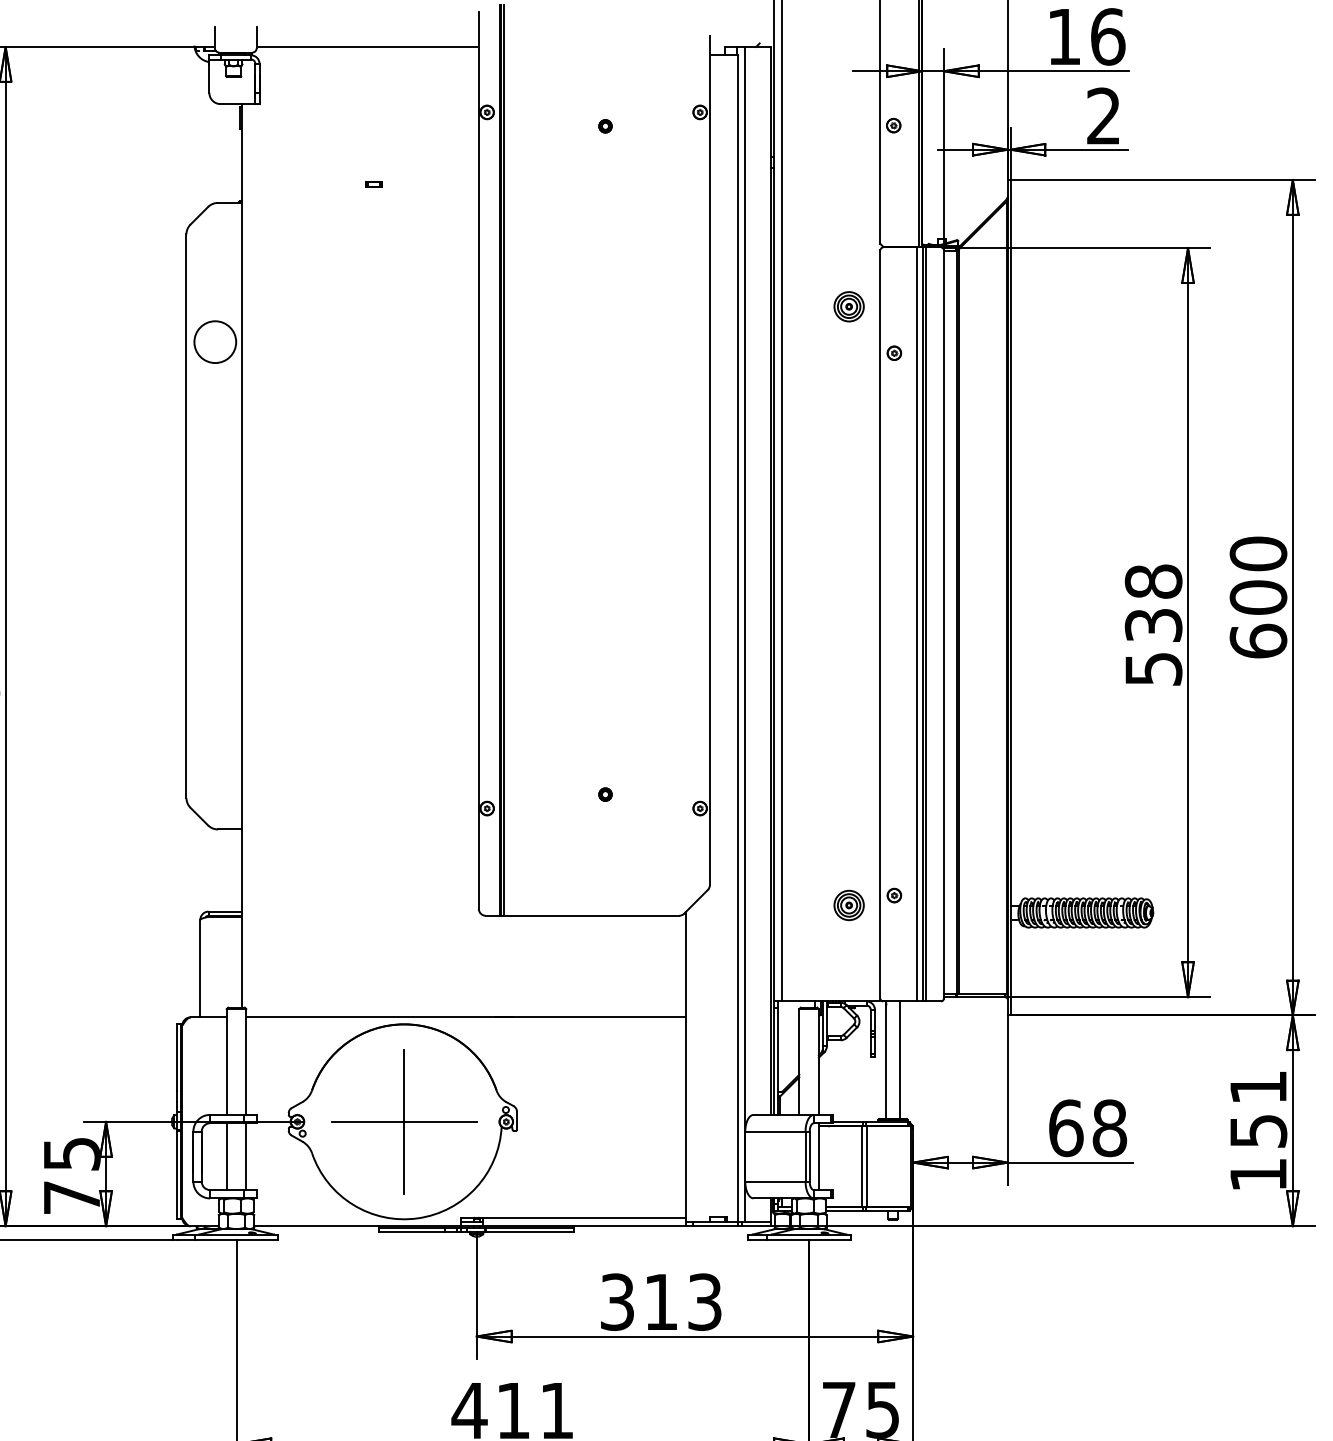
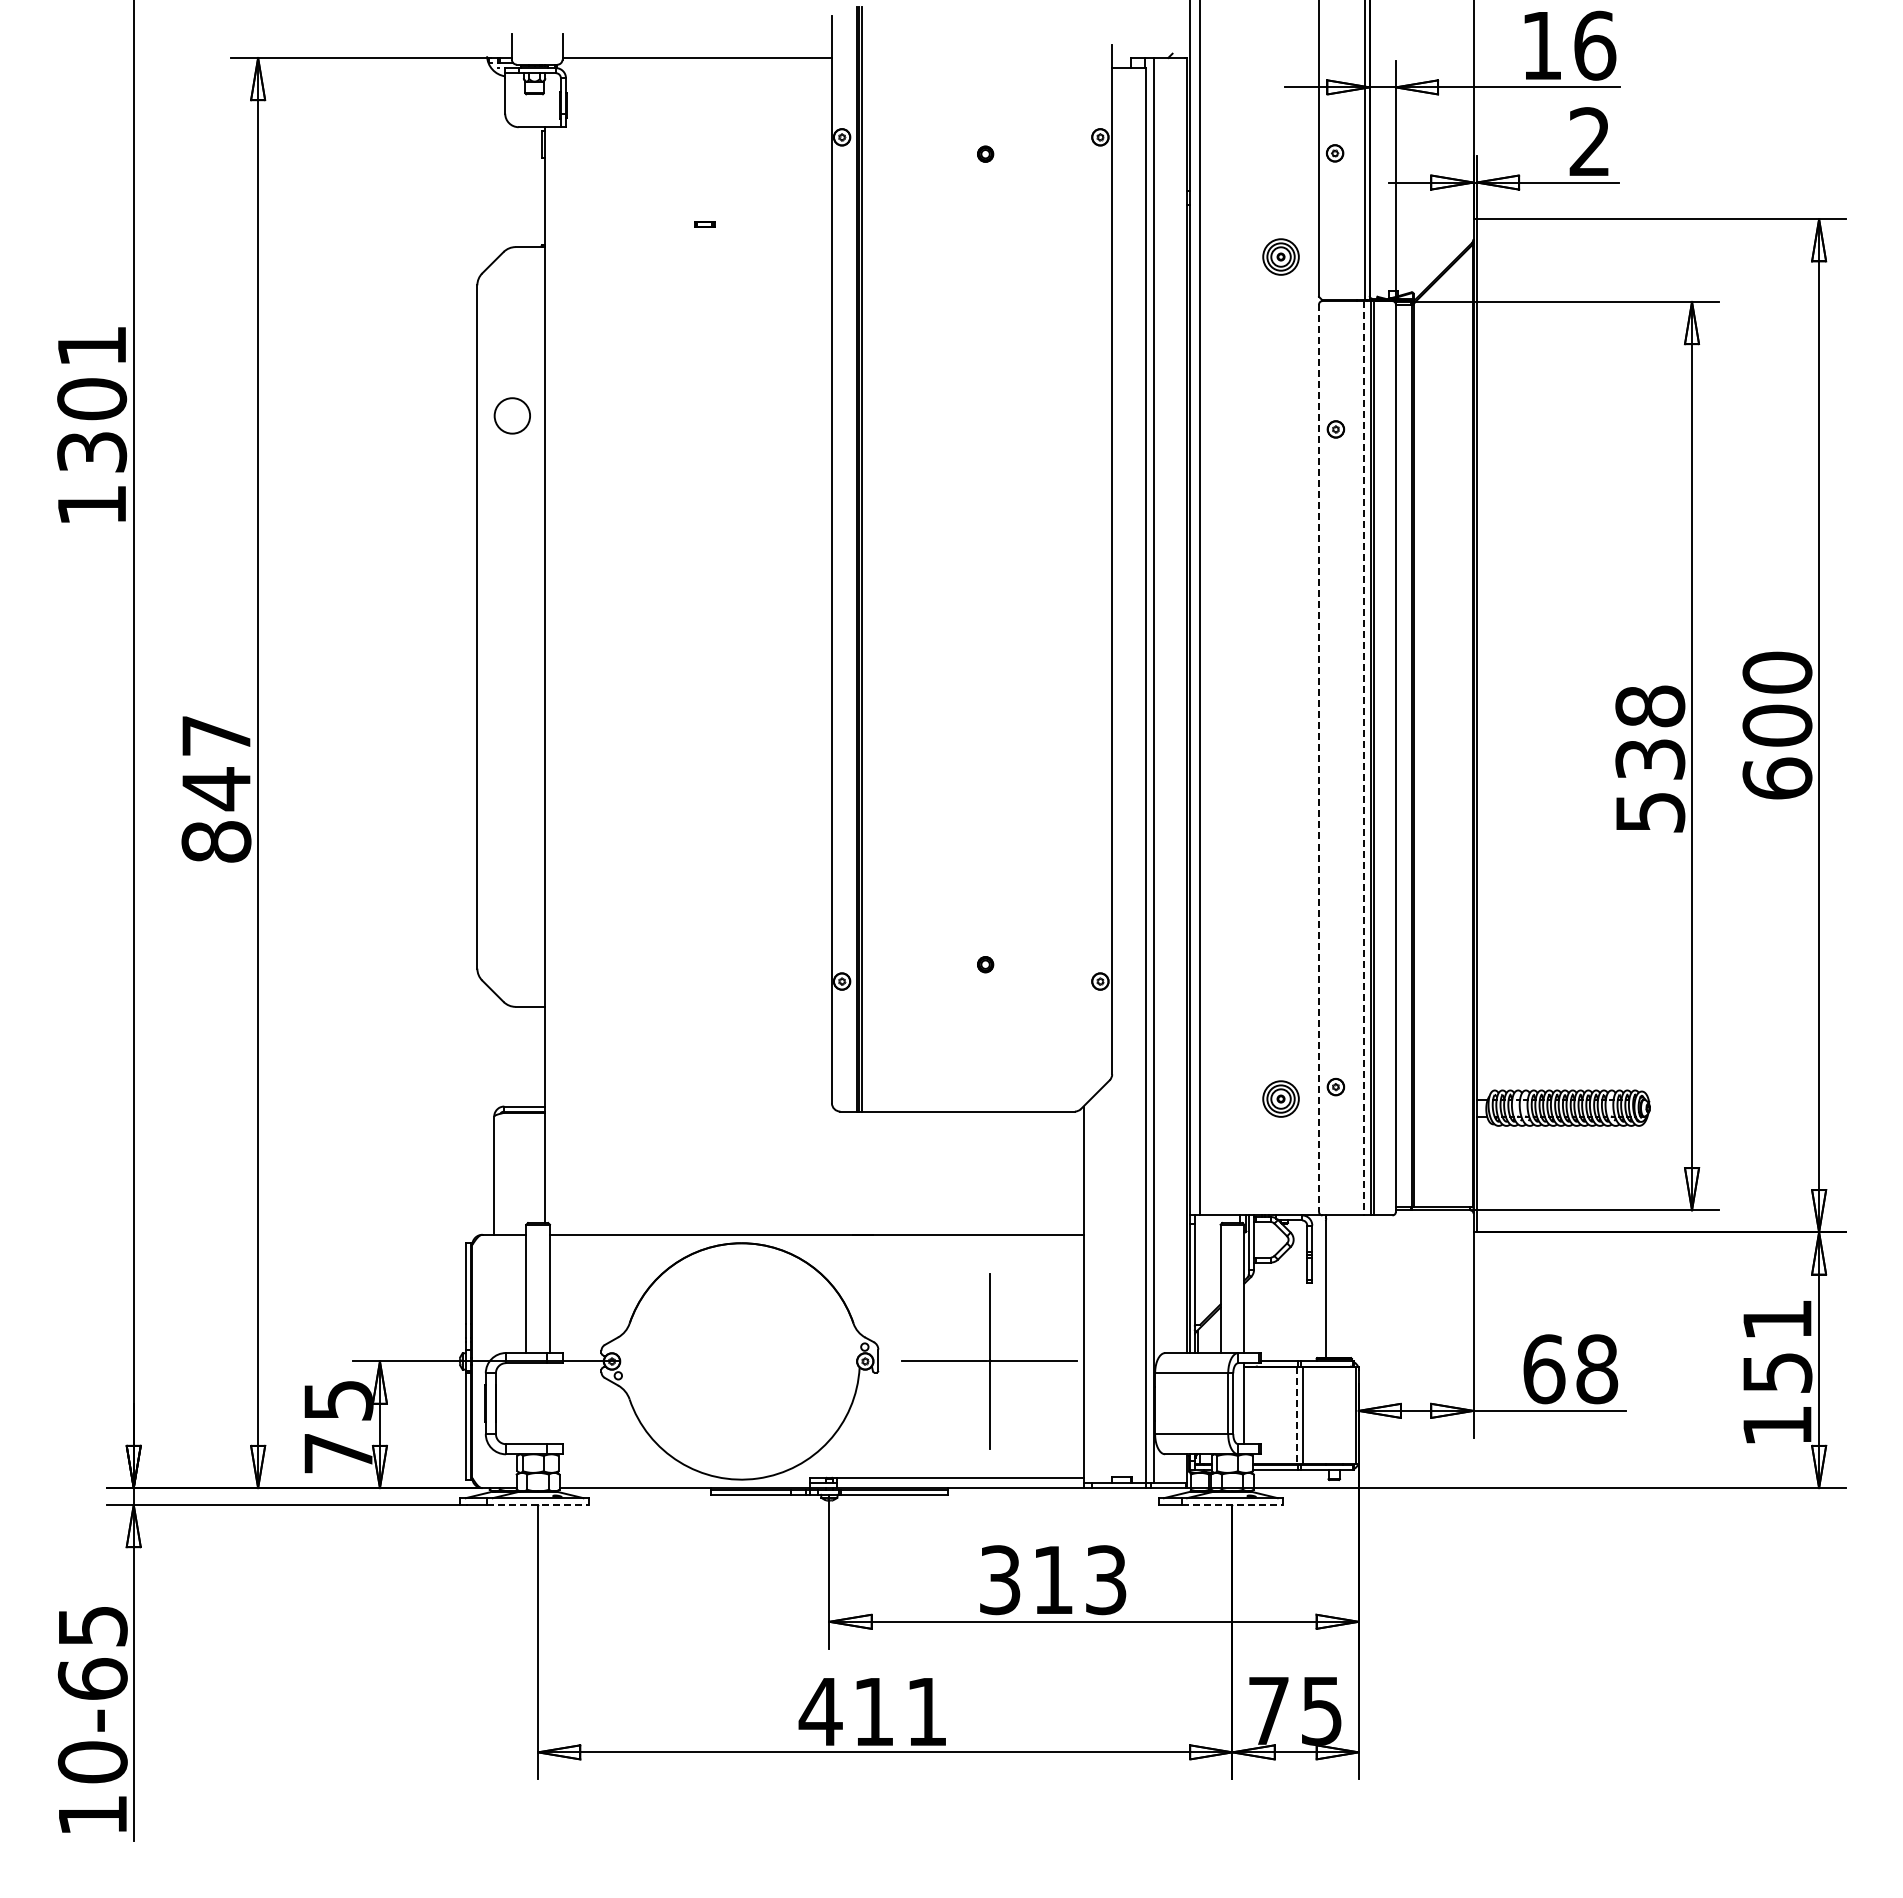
part: (848, 306) -> (1280, 256), moved
circle: (215, 341) -> (512, 415), size x0.7
line: (880, 624) -> (1319, 758), solid -> dashed
line: (917, 624) -> (1363, 758), solid -> dashed
line: (899, 1060) -> (1342, 1286), removed
part: (404, 1121) -> (989, 1361), moved
line: (226, 1156) -> (526, 1403), removed
line: (245, 1156) -> (549, 1403), removed
line: (861, 1166) -> (1296, 1415), solid -> dashed
line: (236, 1239) -> (538, 1504), solid -> dashed
line: (809, 1239) -> (1232, 1504), solid -> dashed

